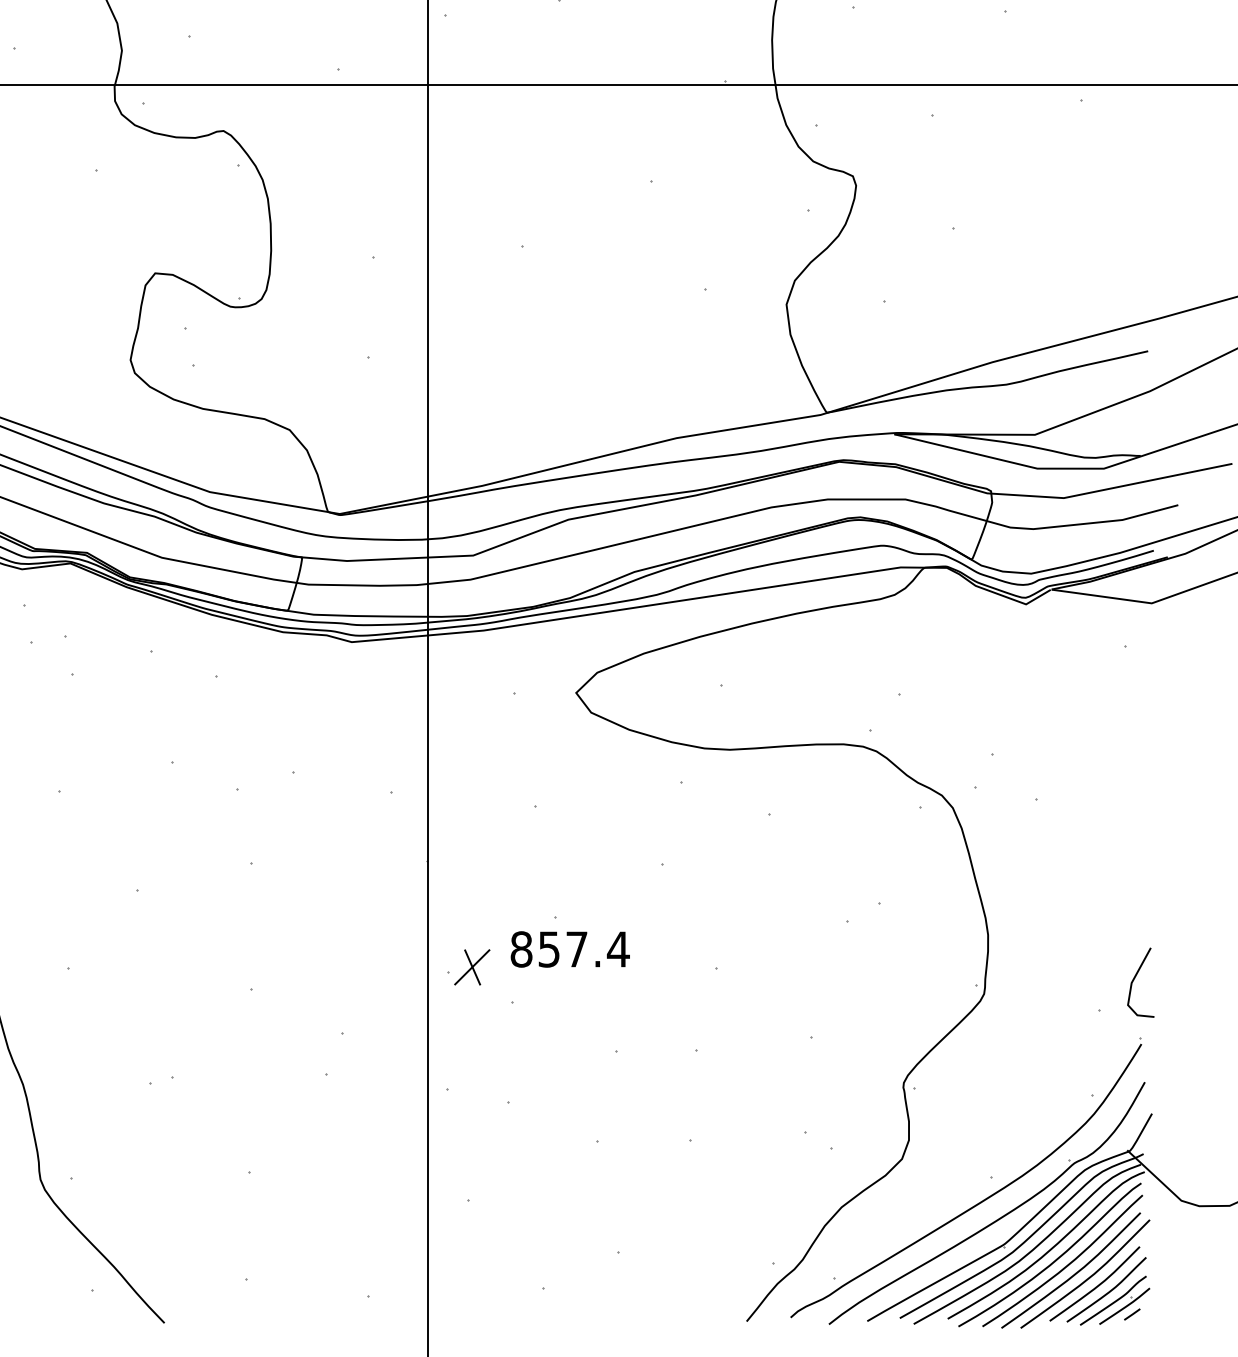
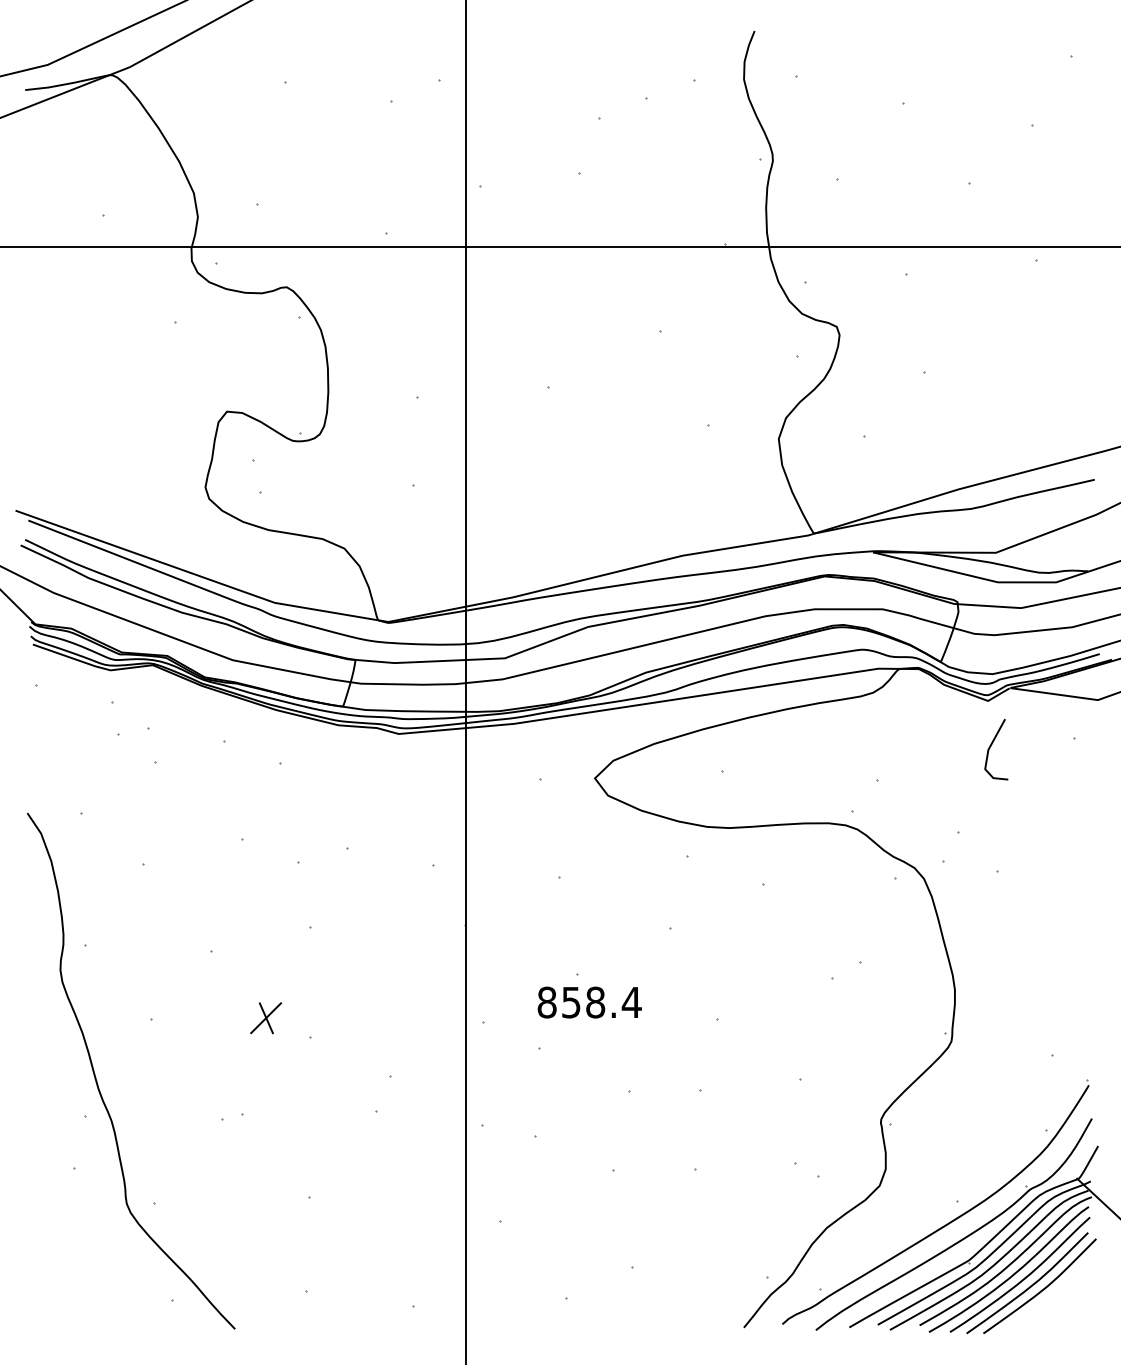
text: (576, 949) -> (595, 1002), 857.4 -> 858.4
part: (472, 967) -> (266, 1018), moved
line: (1135, 979) -> (991, 746), moved
part: (1099, 1285) -> (1052, 1296), removed

